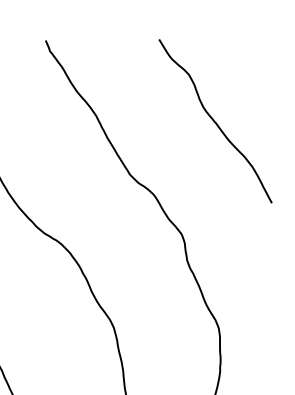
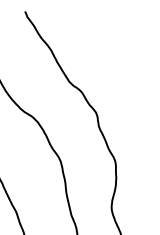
curve: (215, 121) -> (113, 53), removed

